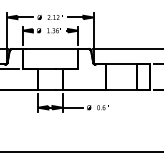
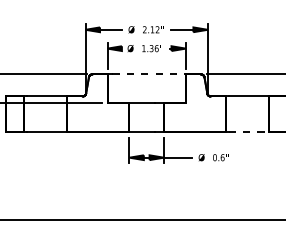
line: (52, 49) -> (149, 74), solid -> dashed
line: (122, 89) -> (249, 132), solid -> dashed

